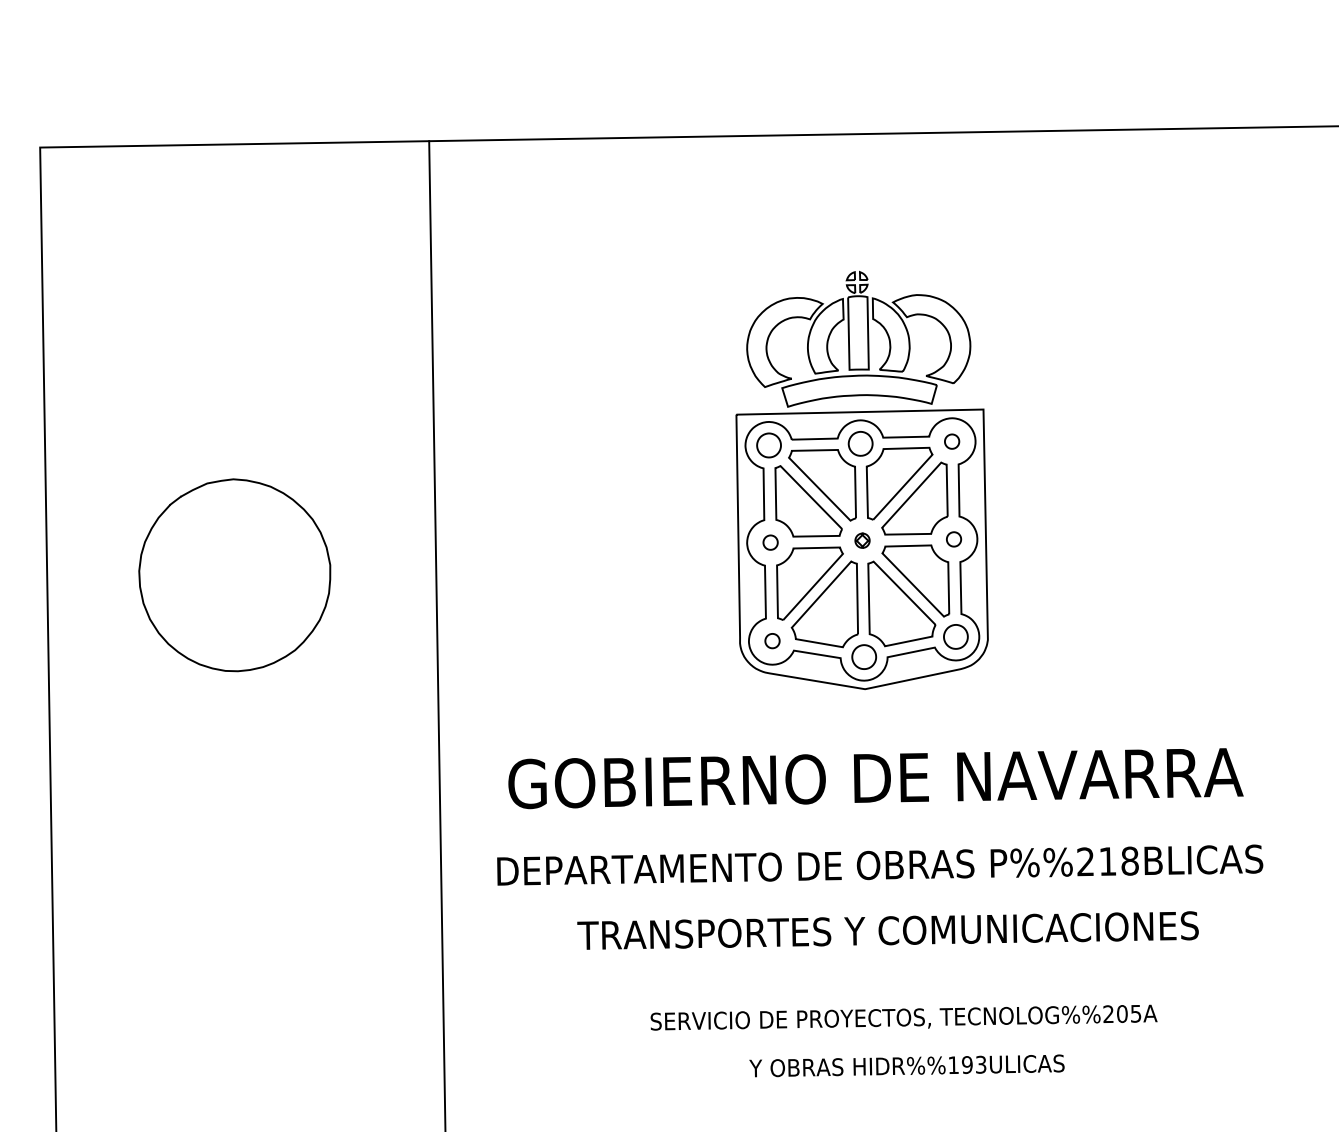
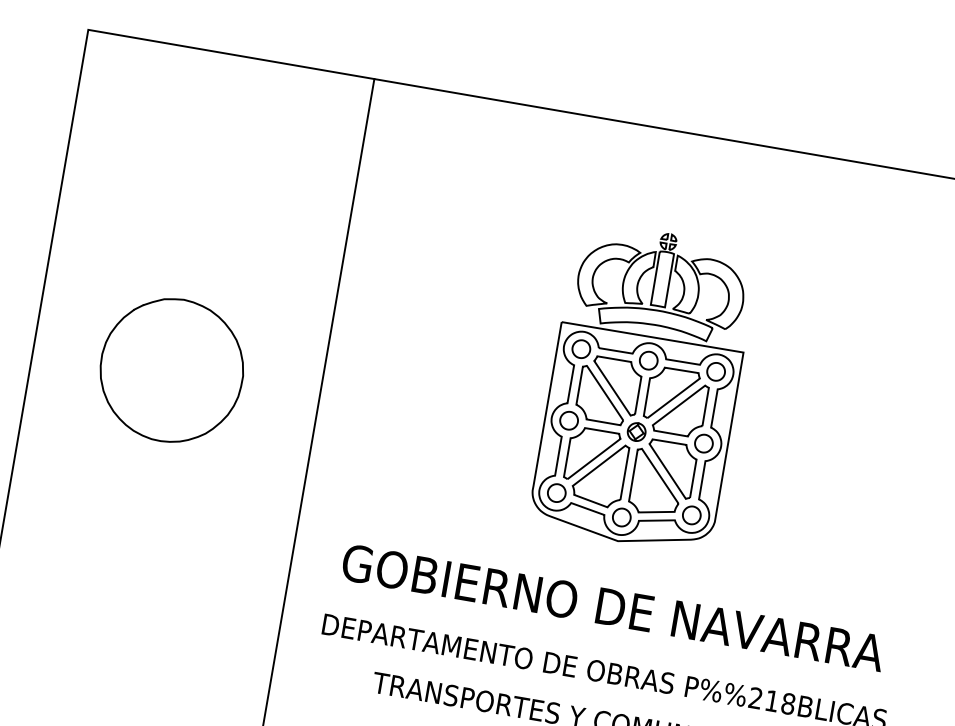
part: (951, 441) -> (715, 371), size x1.67
part: (953, 539) -> (703, 443), size x1.67
part: (862, 540) -> (636, 431), size x1.67
part: (770, 542) -> (568, 420), size x1.67
part: (772, 640) -> (556, 492), size x1.67

